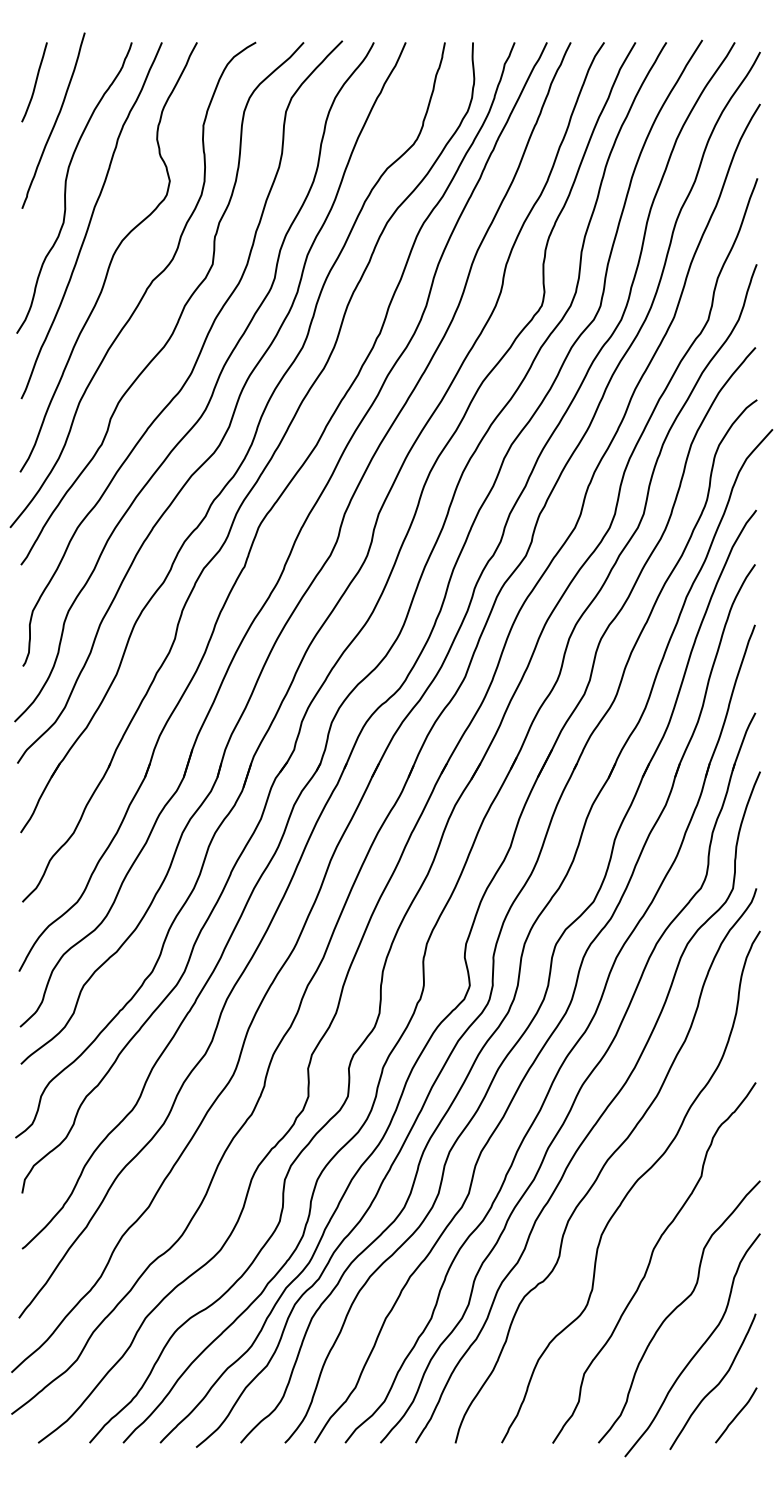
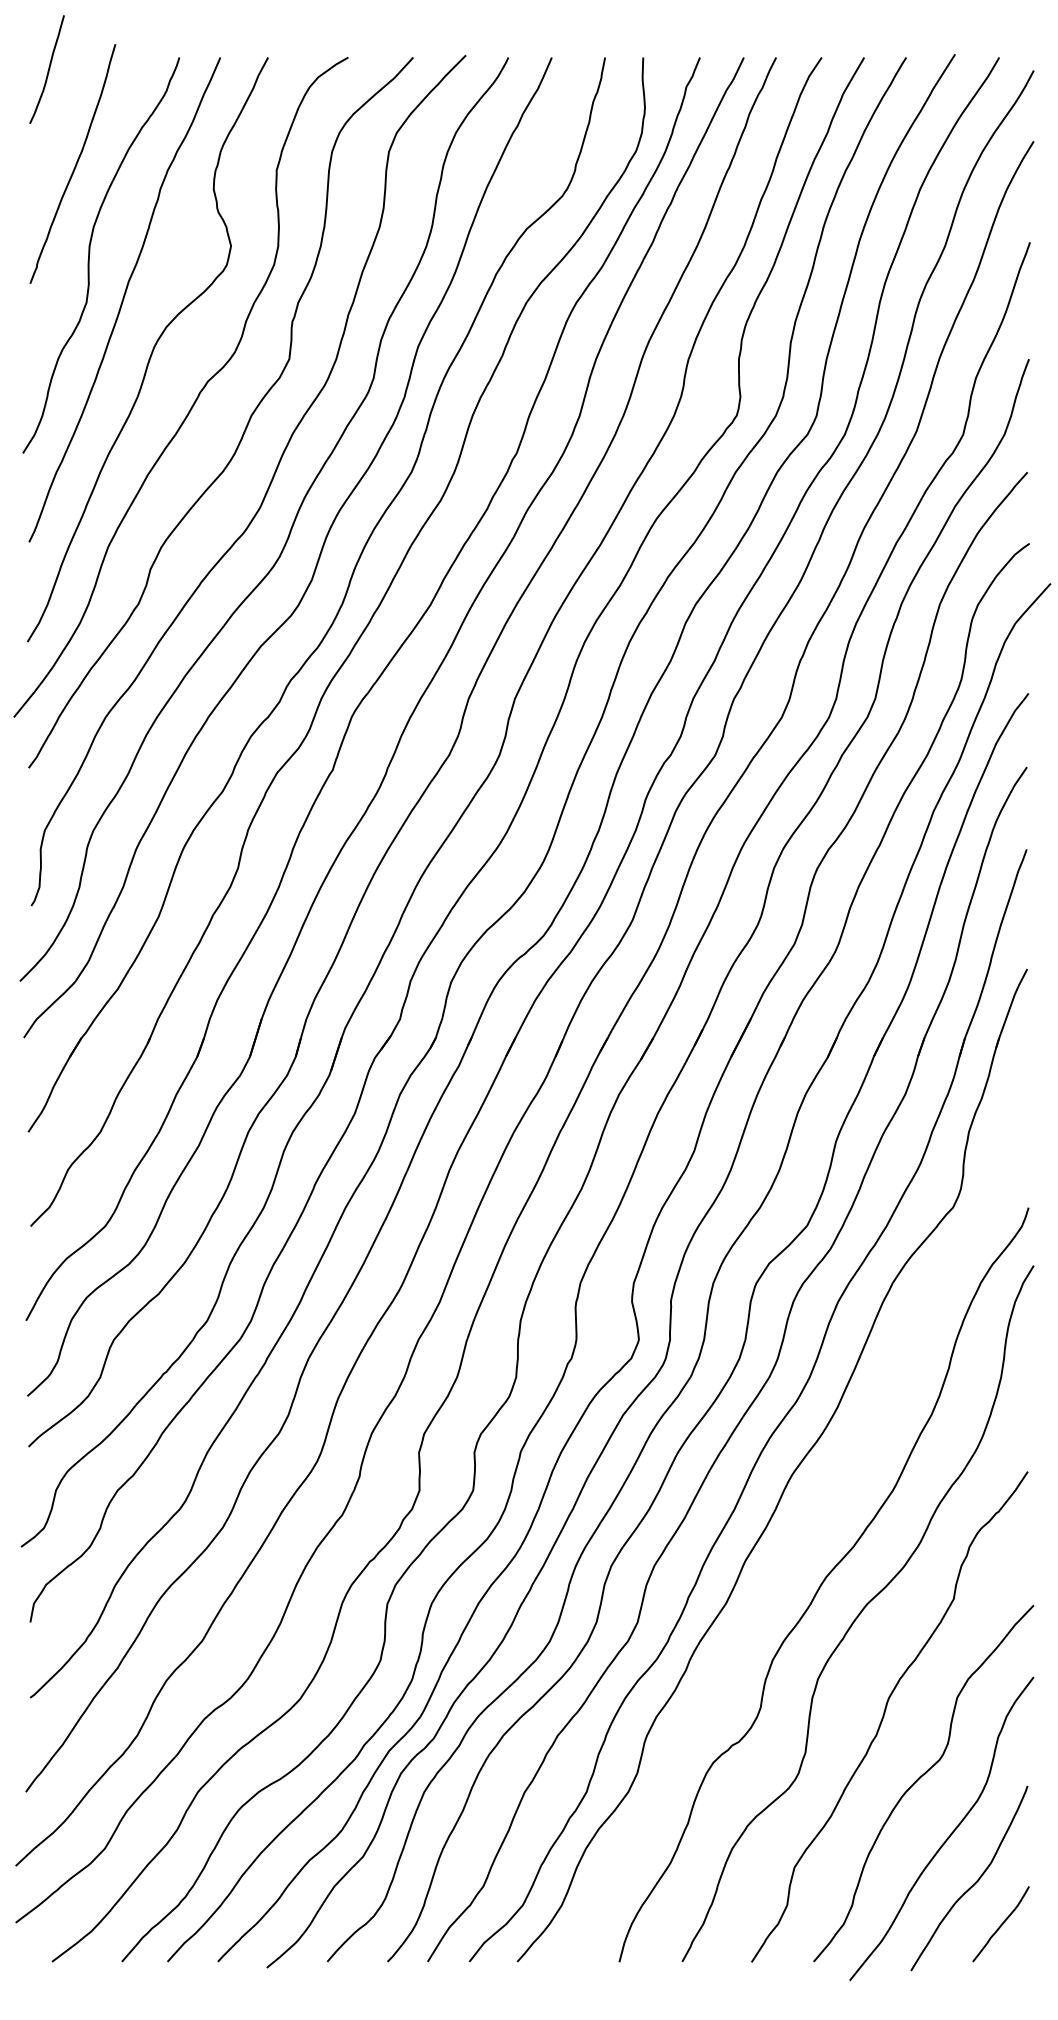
curve: (35, 82) -> (48, 69), moved
curve: (599, 1116) -> (815, 1517), removed

